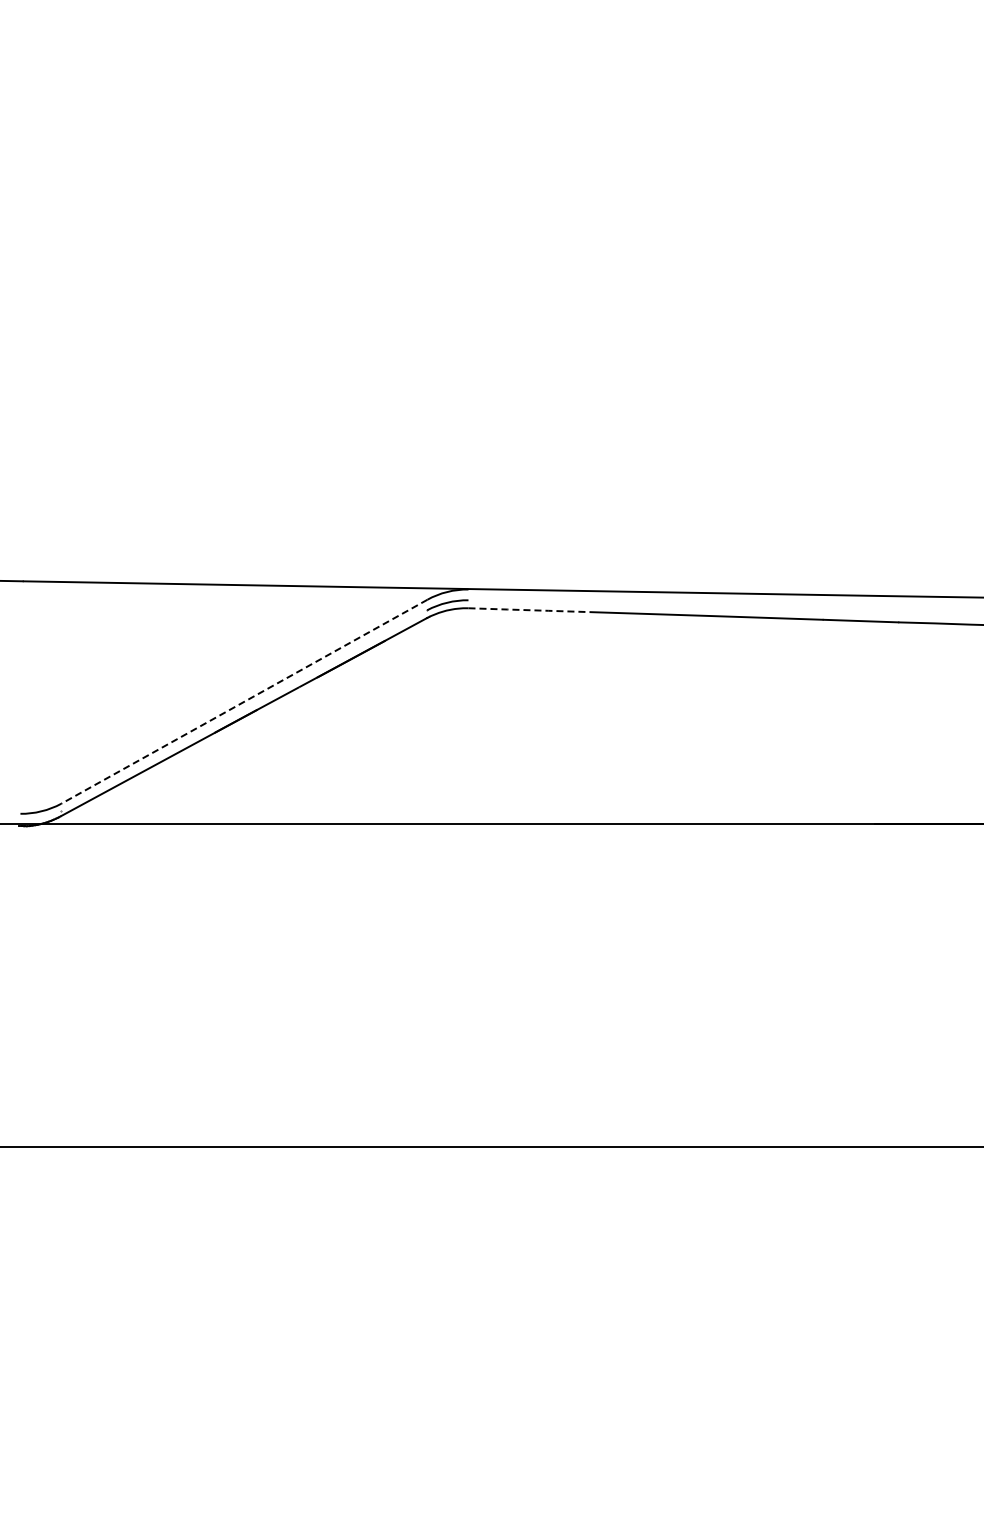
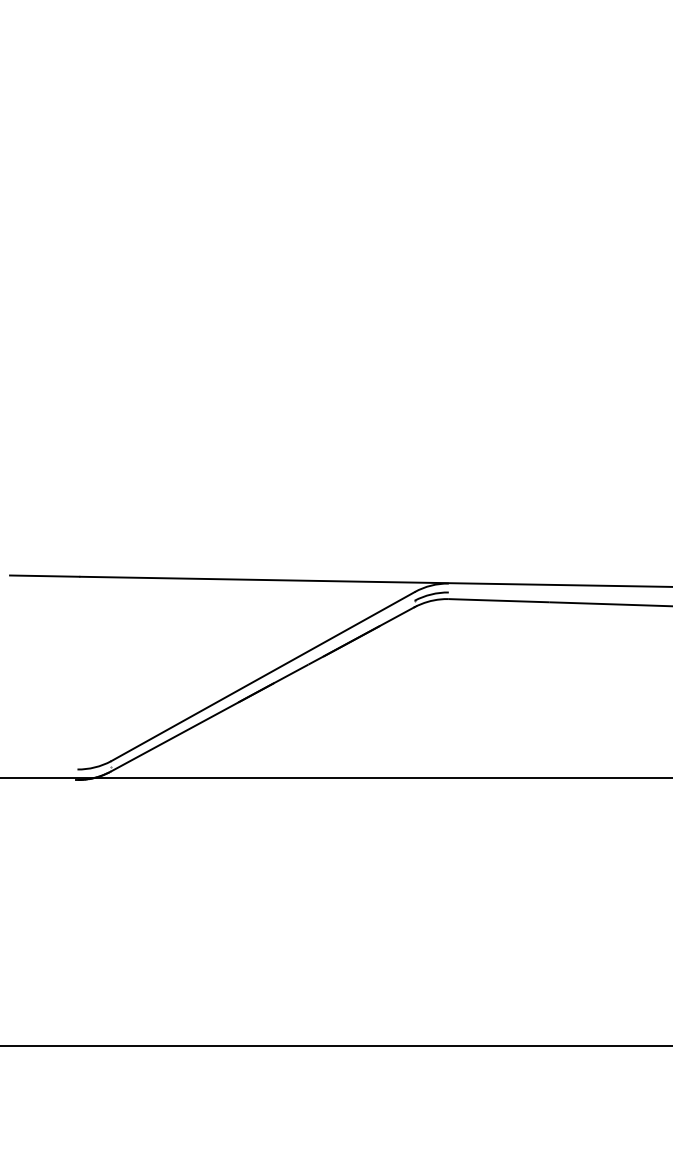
line: (529, 610) -> (499, 600), dashed -> solid
line: (244, 701) -> (263, 676), dashed -> solid

